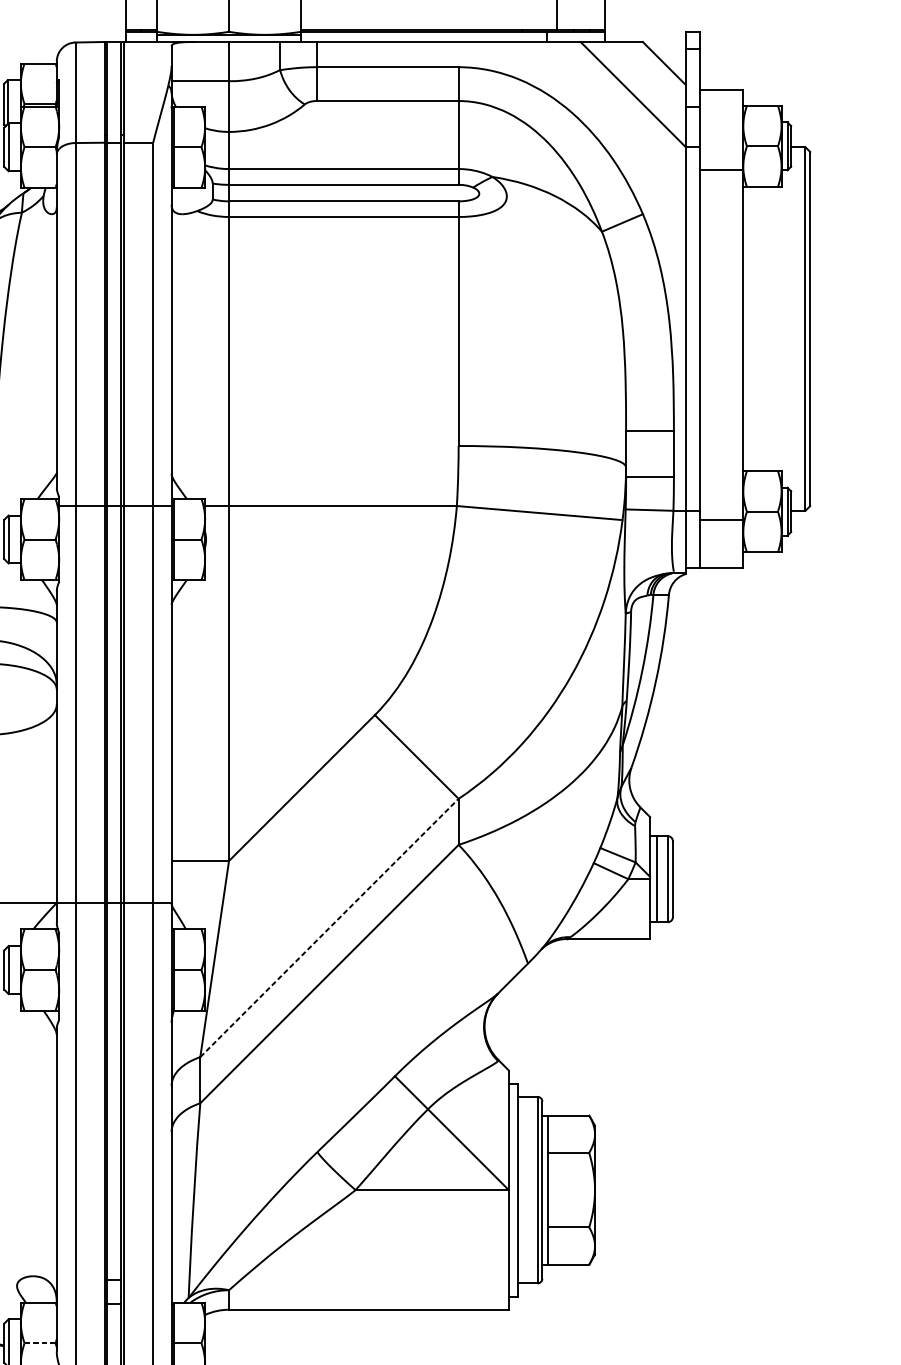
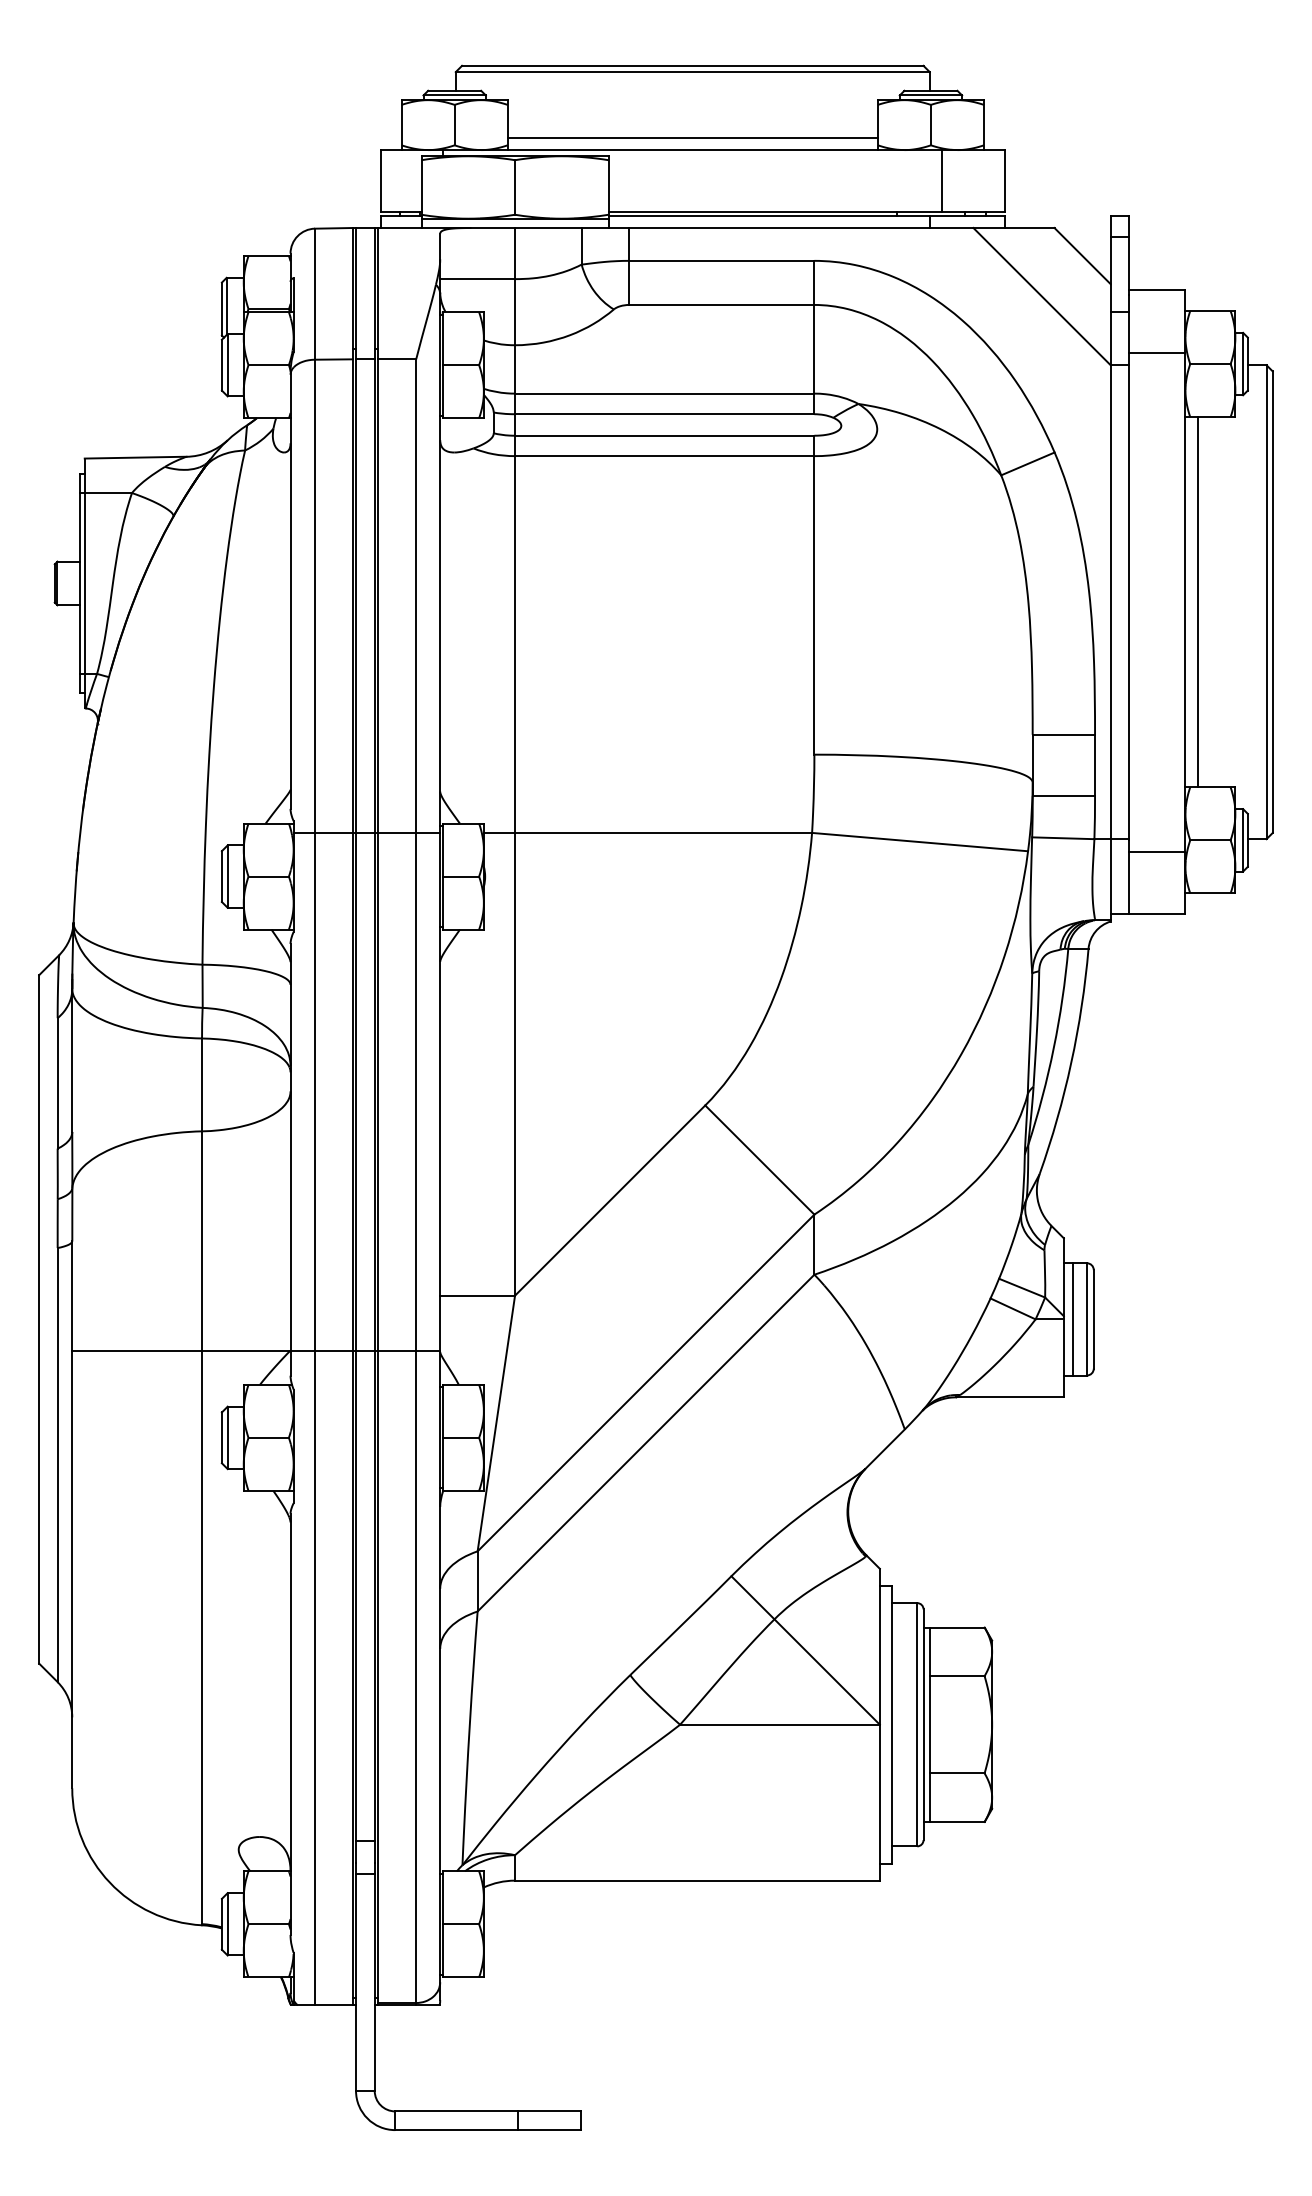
line: (721, 169) -> (1157, 352), moved
line: (752, 329) -> (1197, 602), added
line: (329, 927) -> (646, 1382), dashed -> solid
line: (39, 1343) -> (268, 1924), dashed -> solid

